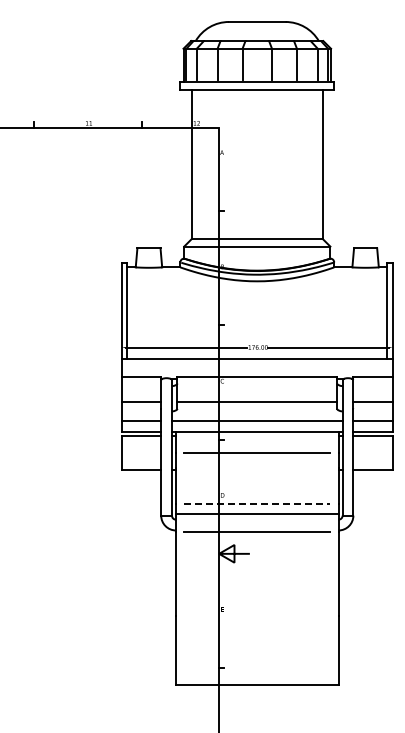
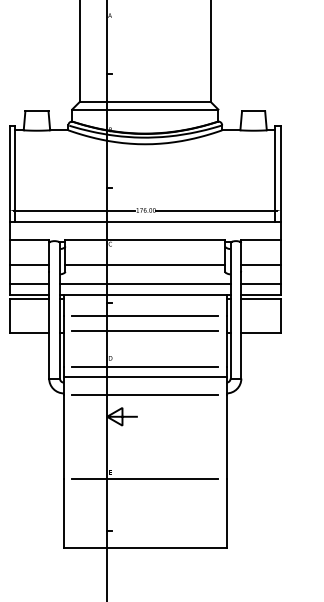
line: (257, 468) -> (145, 331), added
line: (257, 504) -> (145, 367), dashed -> solid
line: (257, 616) -> (145, 479), added

